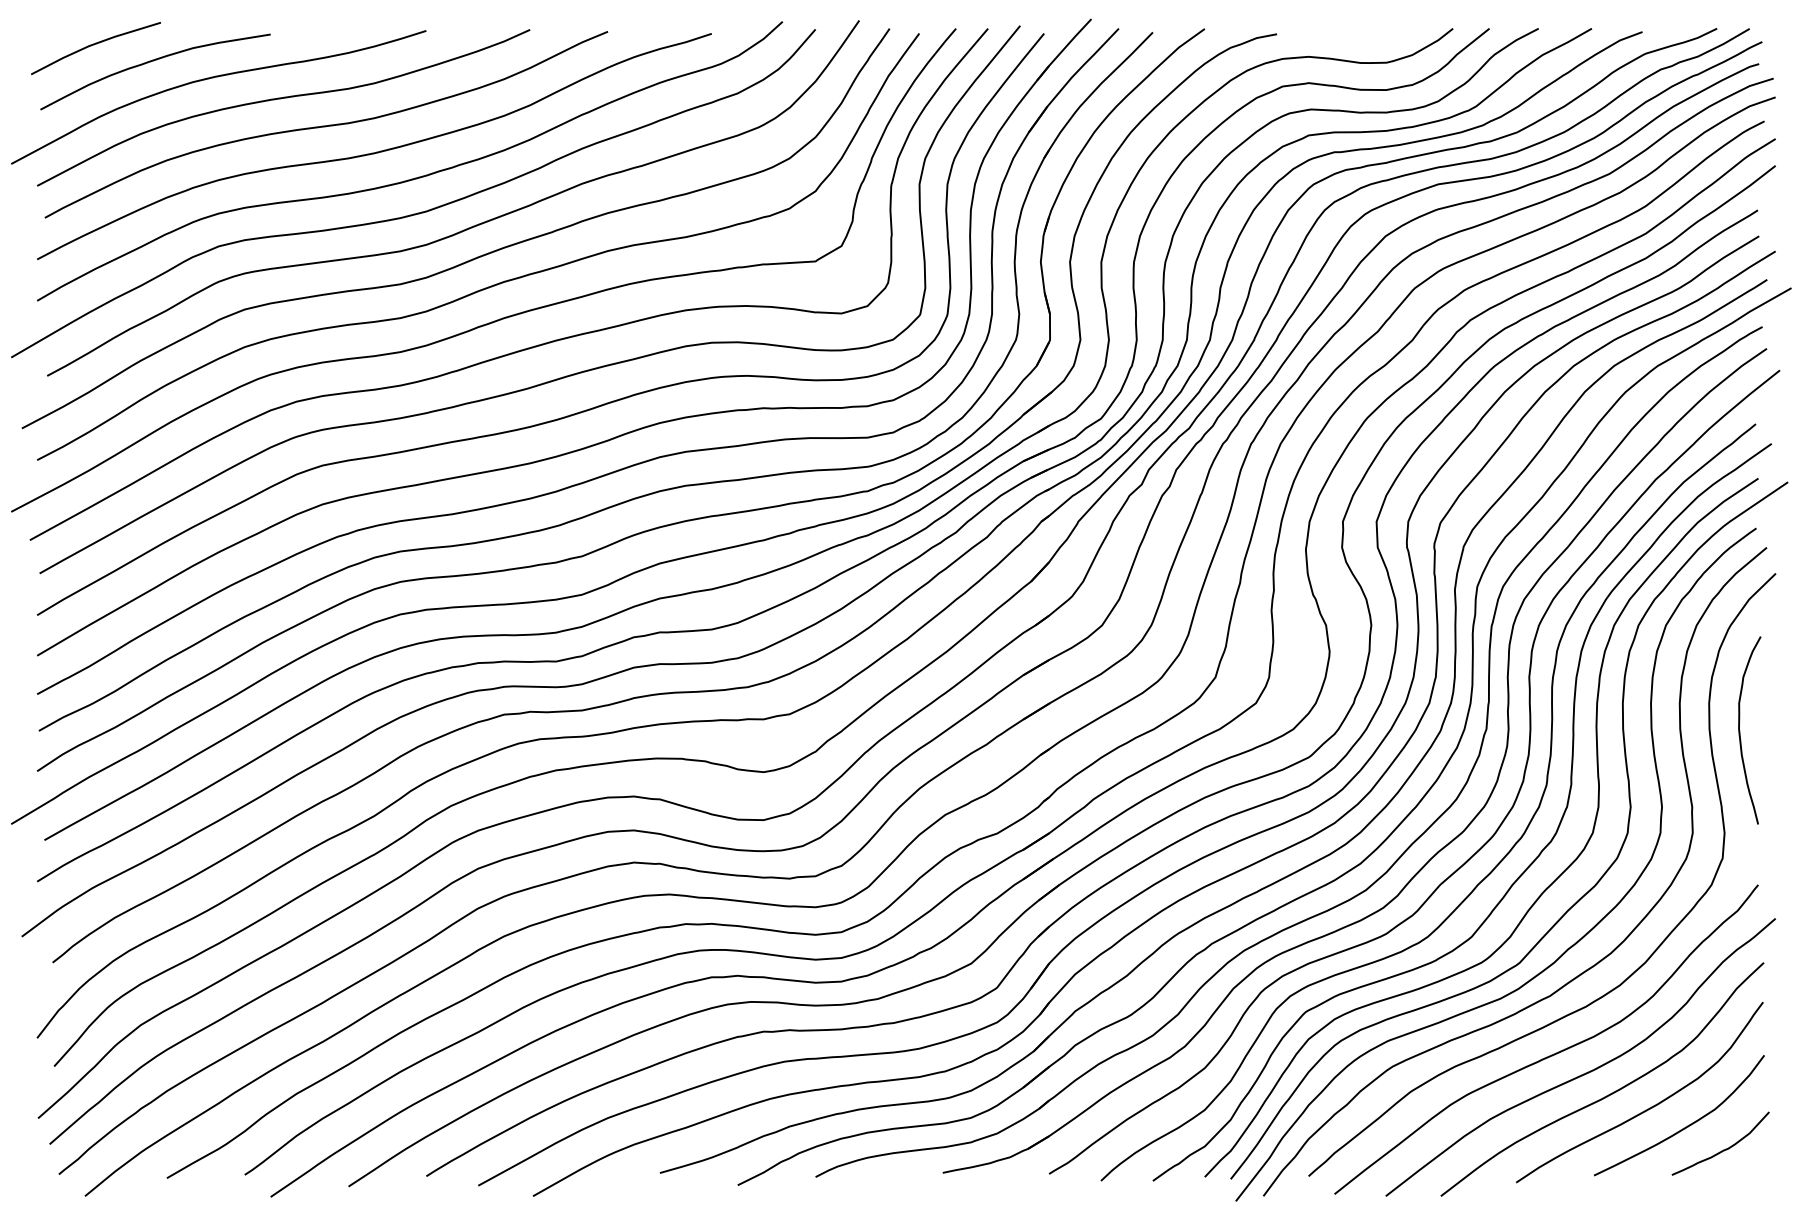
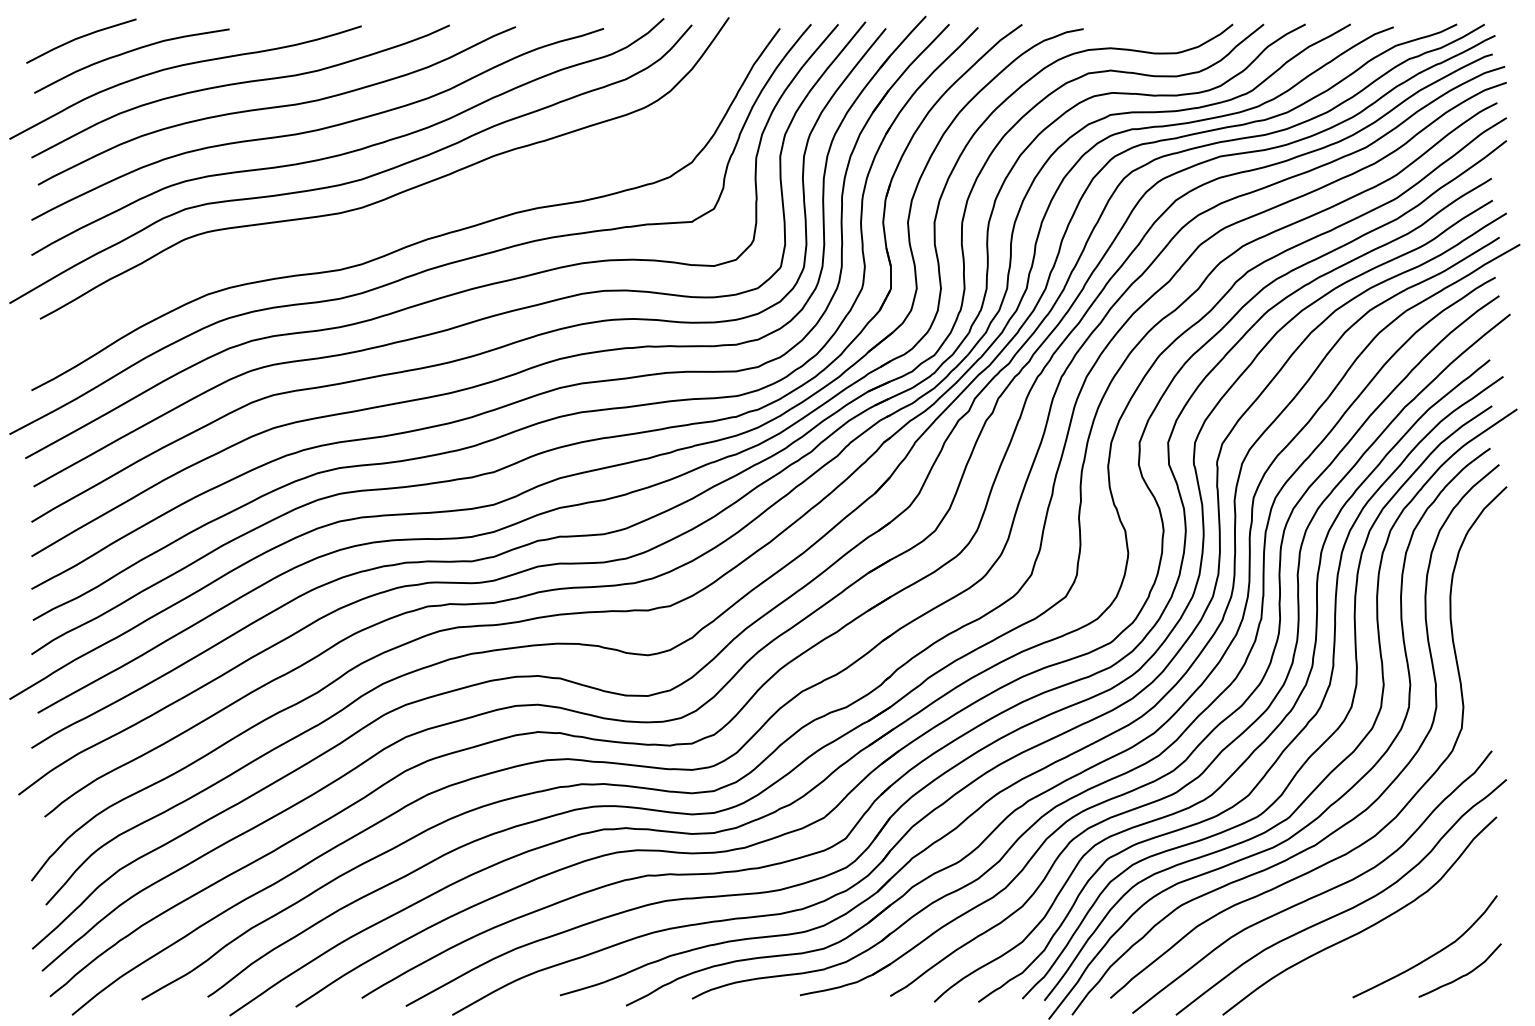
curve: (467, 260) -> (396, 221), removed
curve: (1740, 730) -> (1476, 619), removed
curve: (1647, 1108) -> (1398, 940), removed

